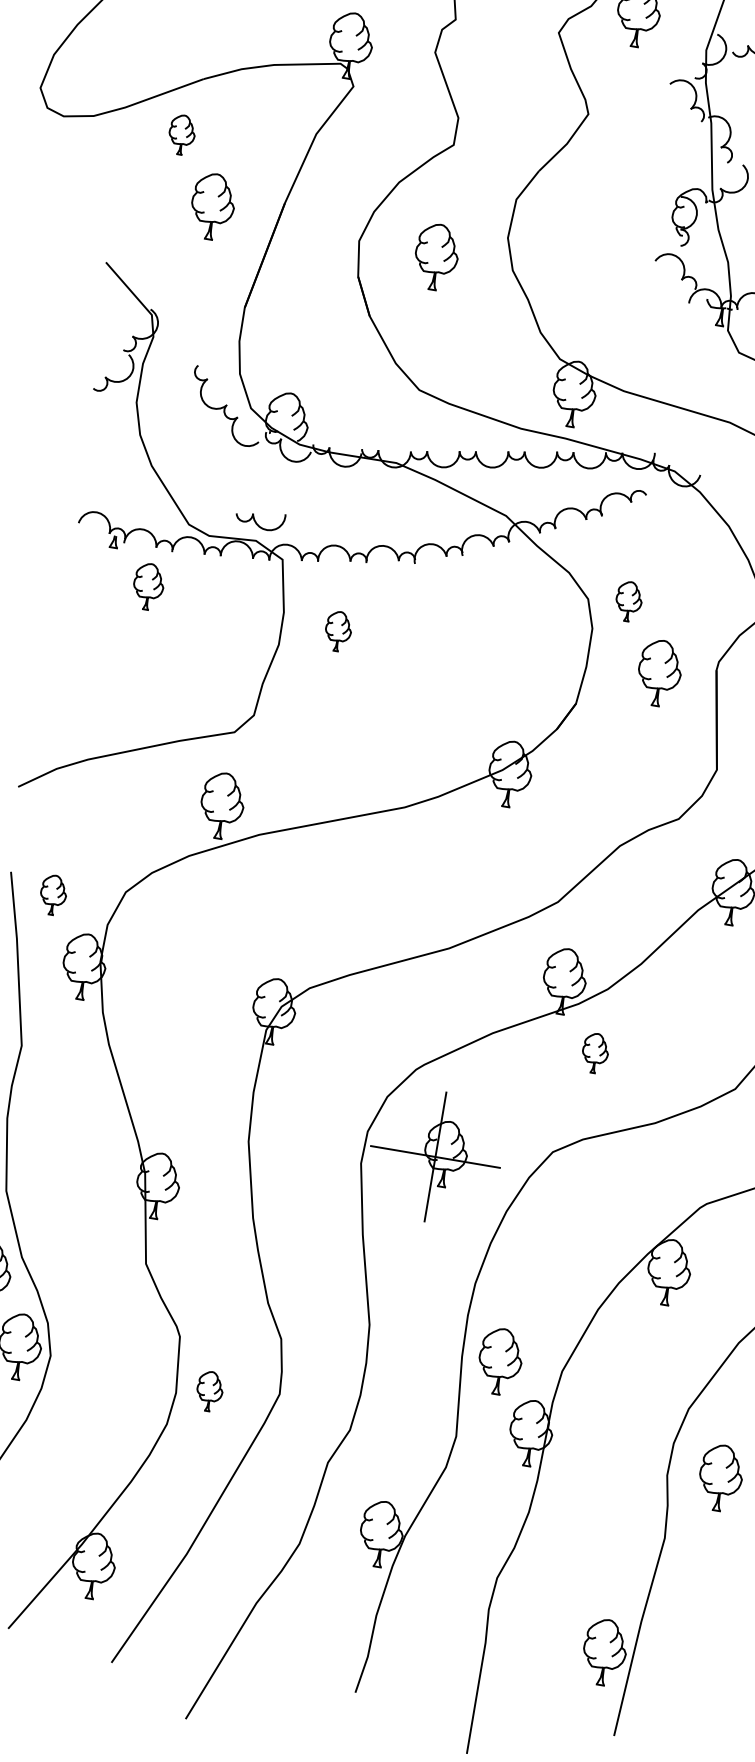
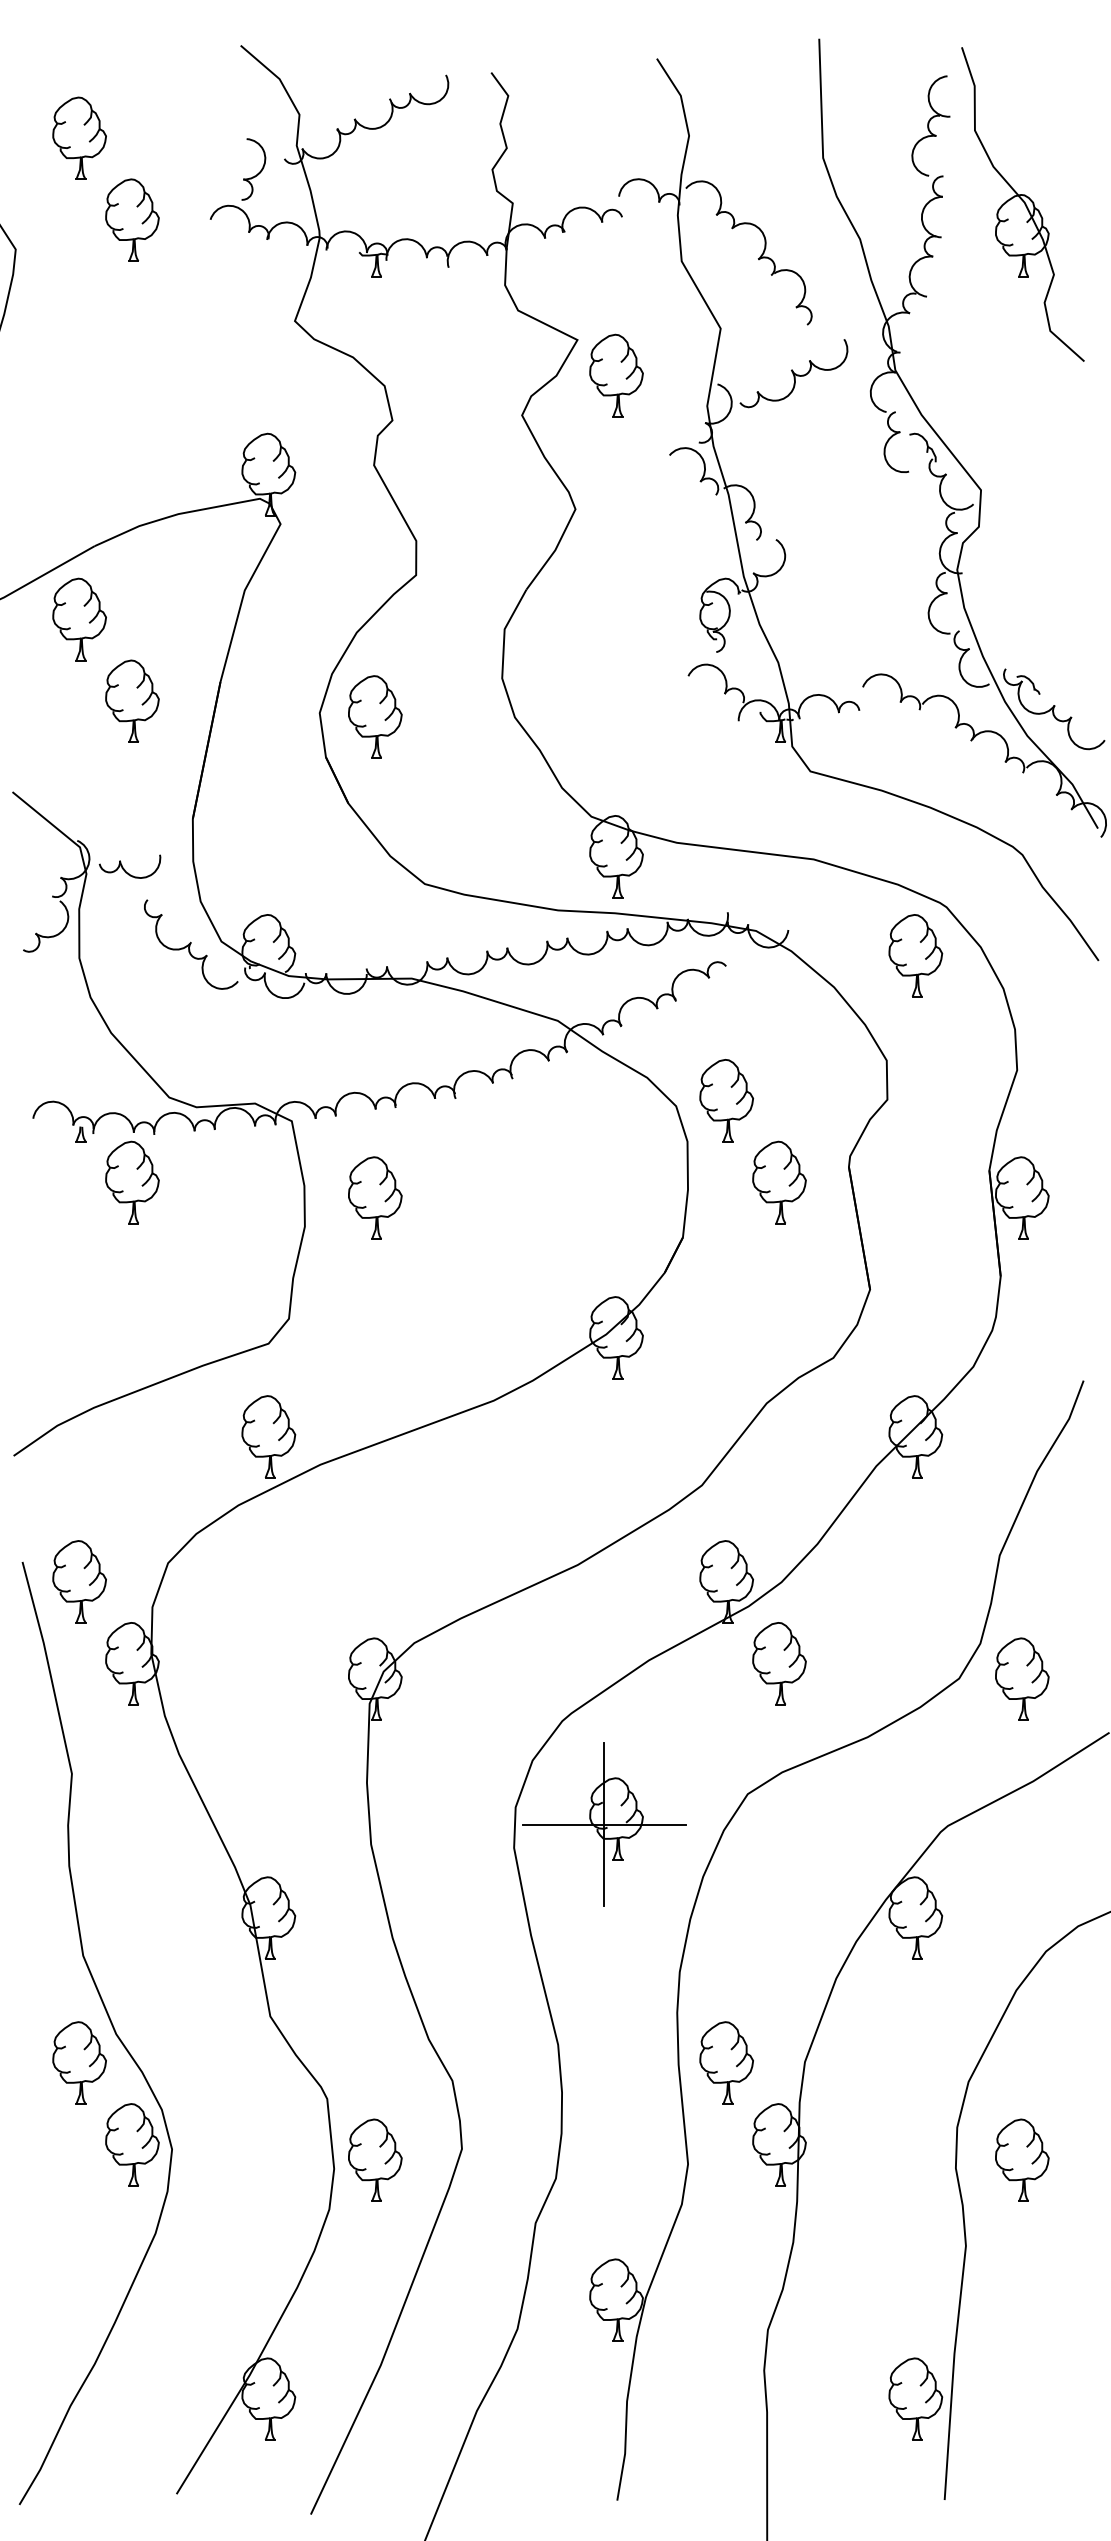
part: (181, 135) -> (79, 619), size x1.67
part: (436, 256) -> (375, 716), moved
part: (259, 519) -> (129, 866), moved
part: (148, 586) -> (132, 1182), size x1.43
part: (628, 601) -> (726, 1100), size x1.67
part: (338, 631) -> (375, 1197), size x1.67
part: (53, 894) -> (79, 1581), size x1.67
part: (595, 1053) -> (779, 1663), size x1.67
part: (209, 1390) -> (375, 2159), size x1.67

